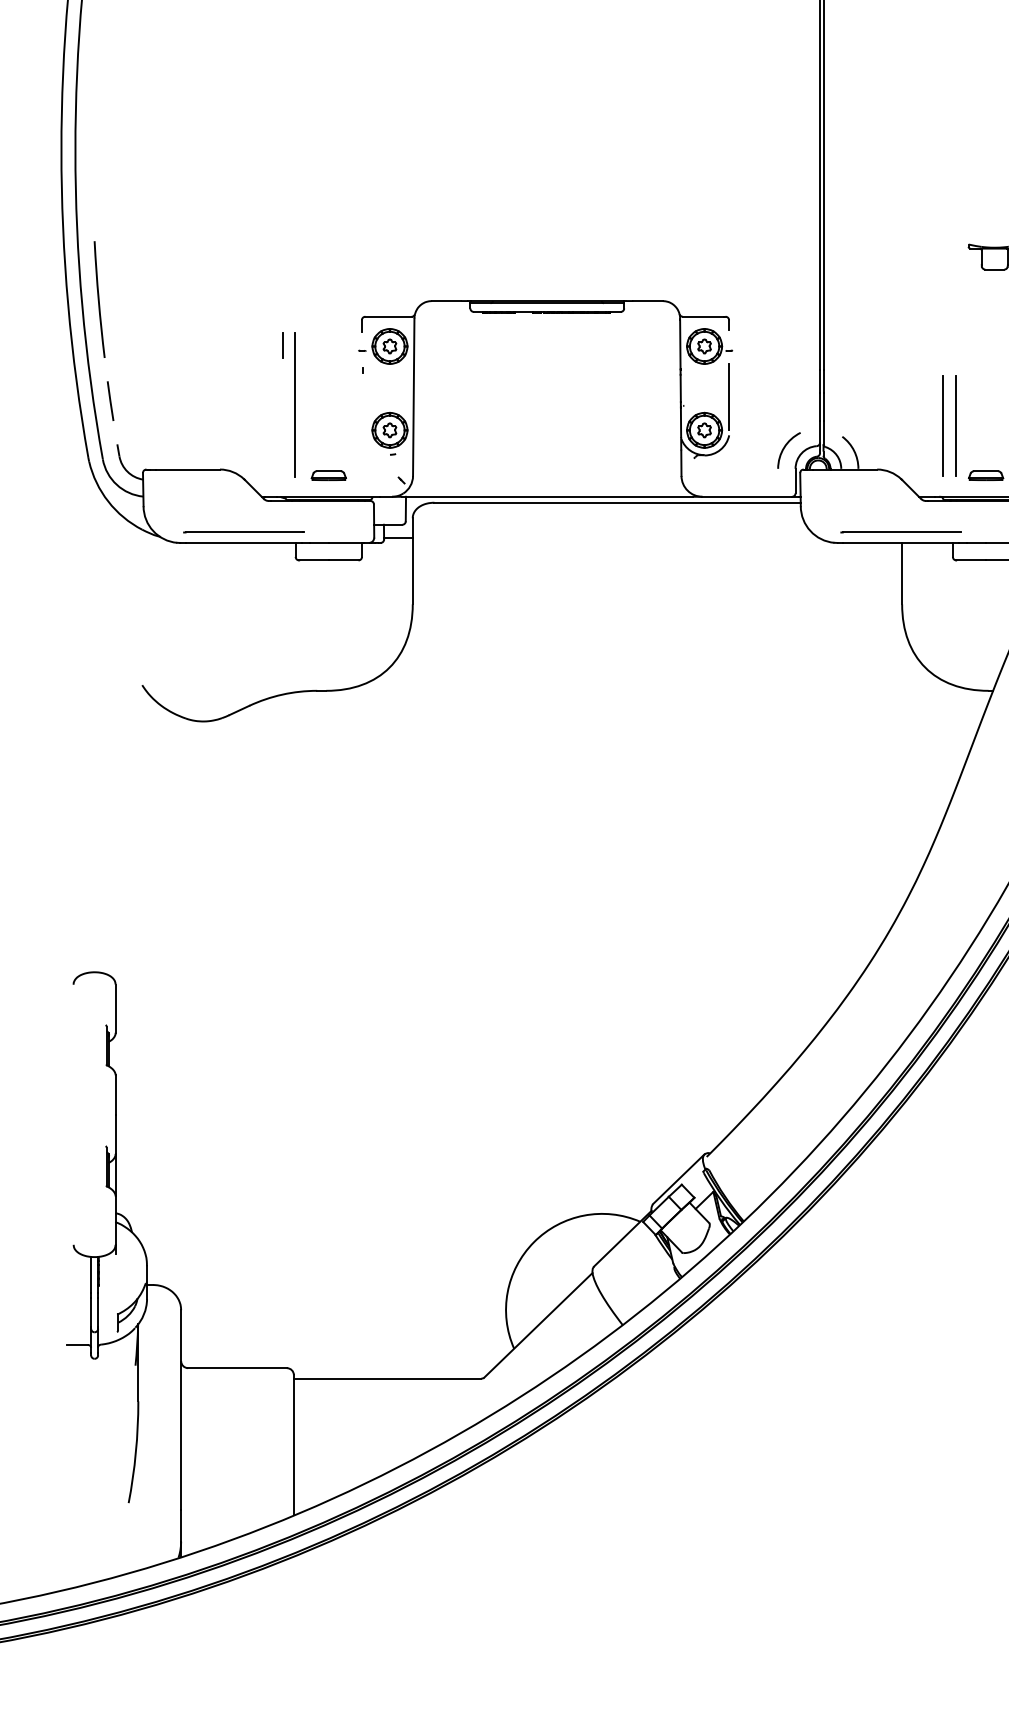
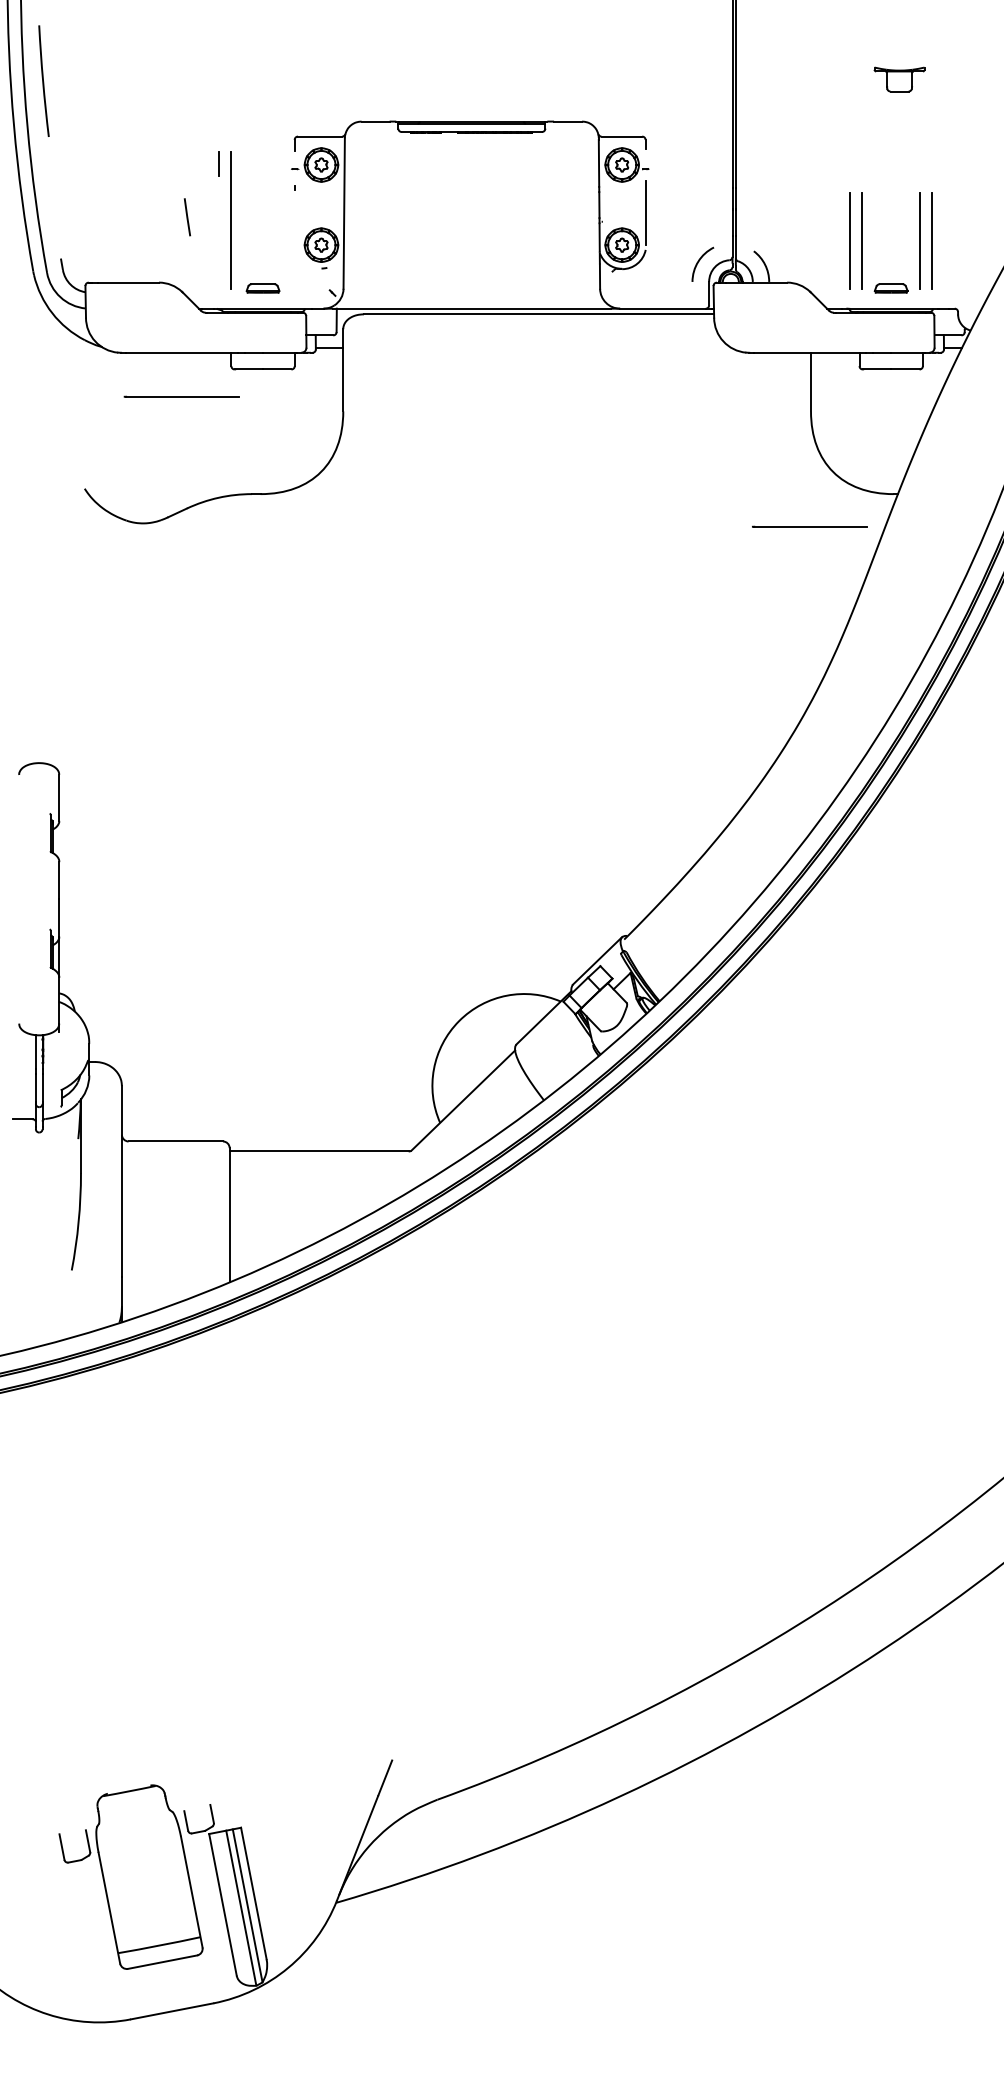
line: (99, 298) -> (43, 80), moved
line: (109, 401) -> (186, 217), moved
line: (243, 532) -> (181, 396), moved
line: (900, 532) -> (809, 526), moved

